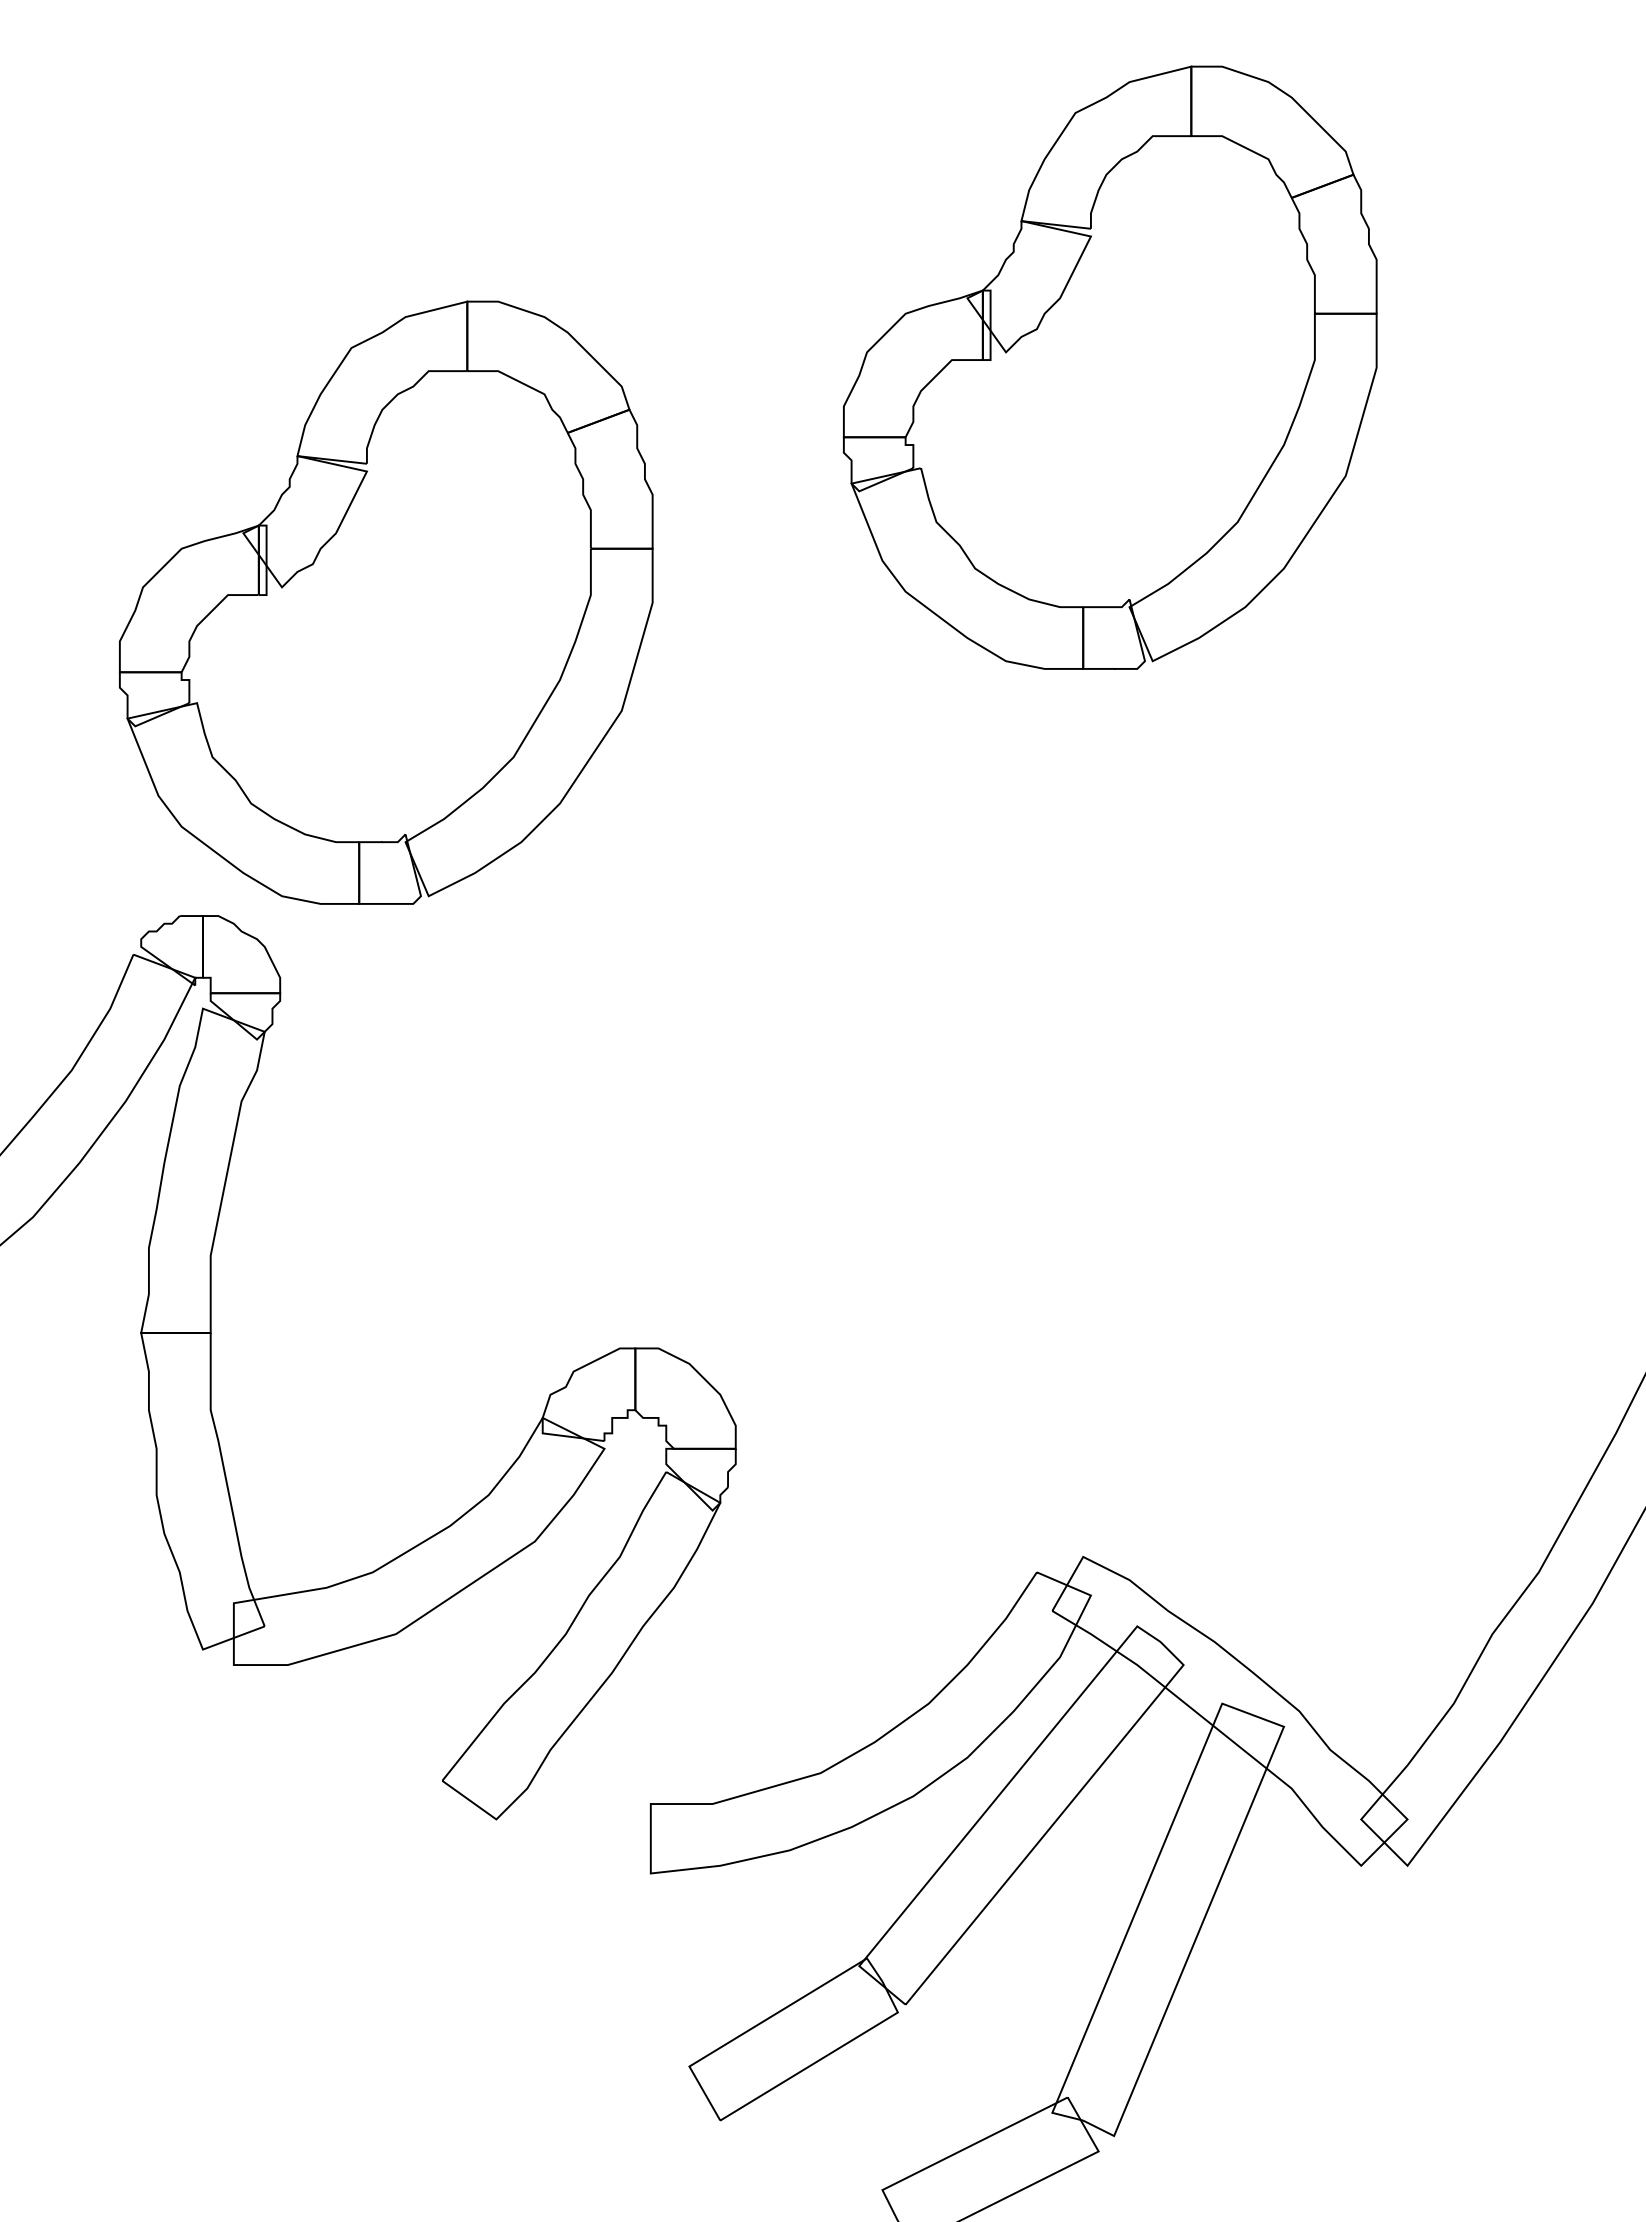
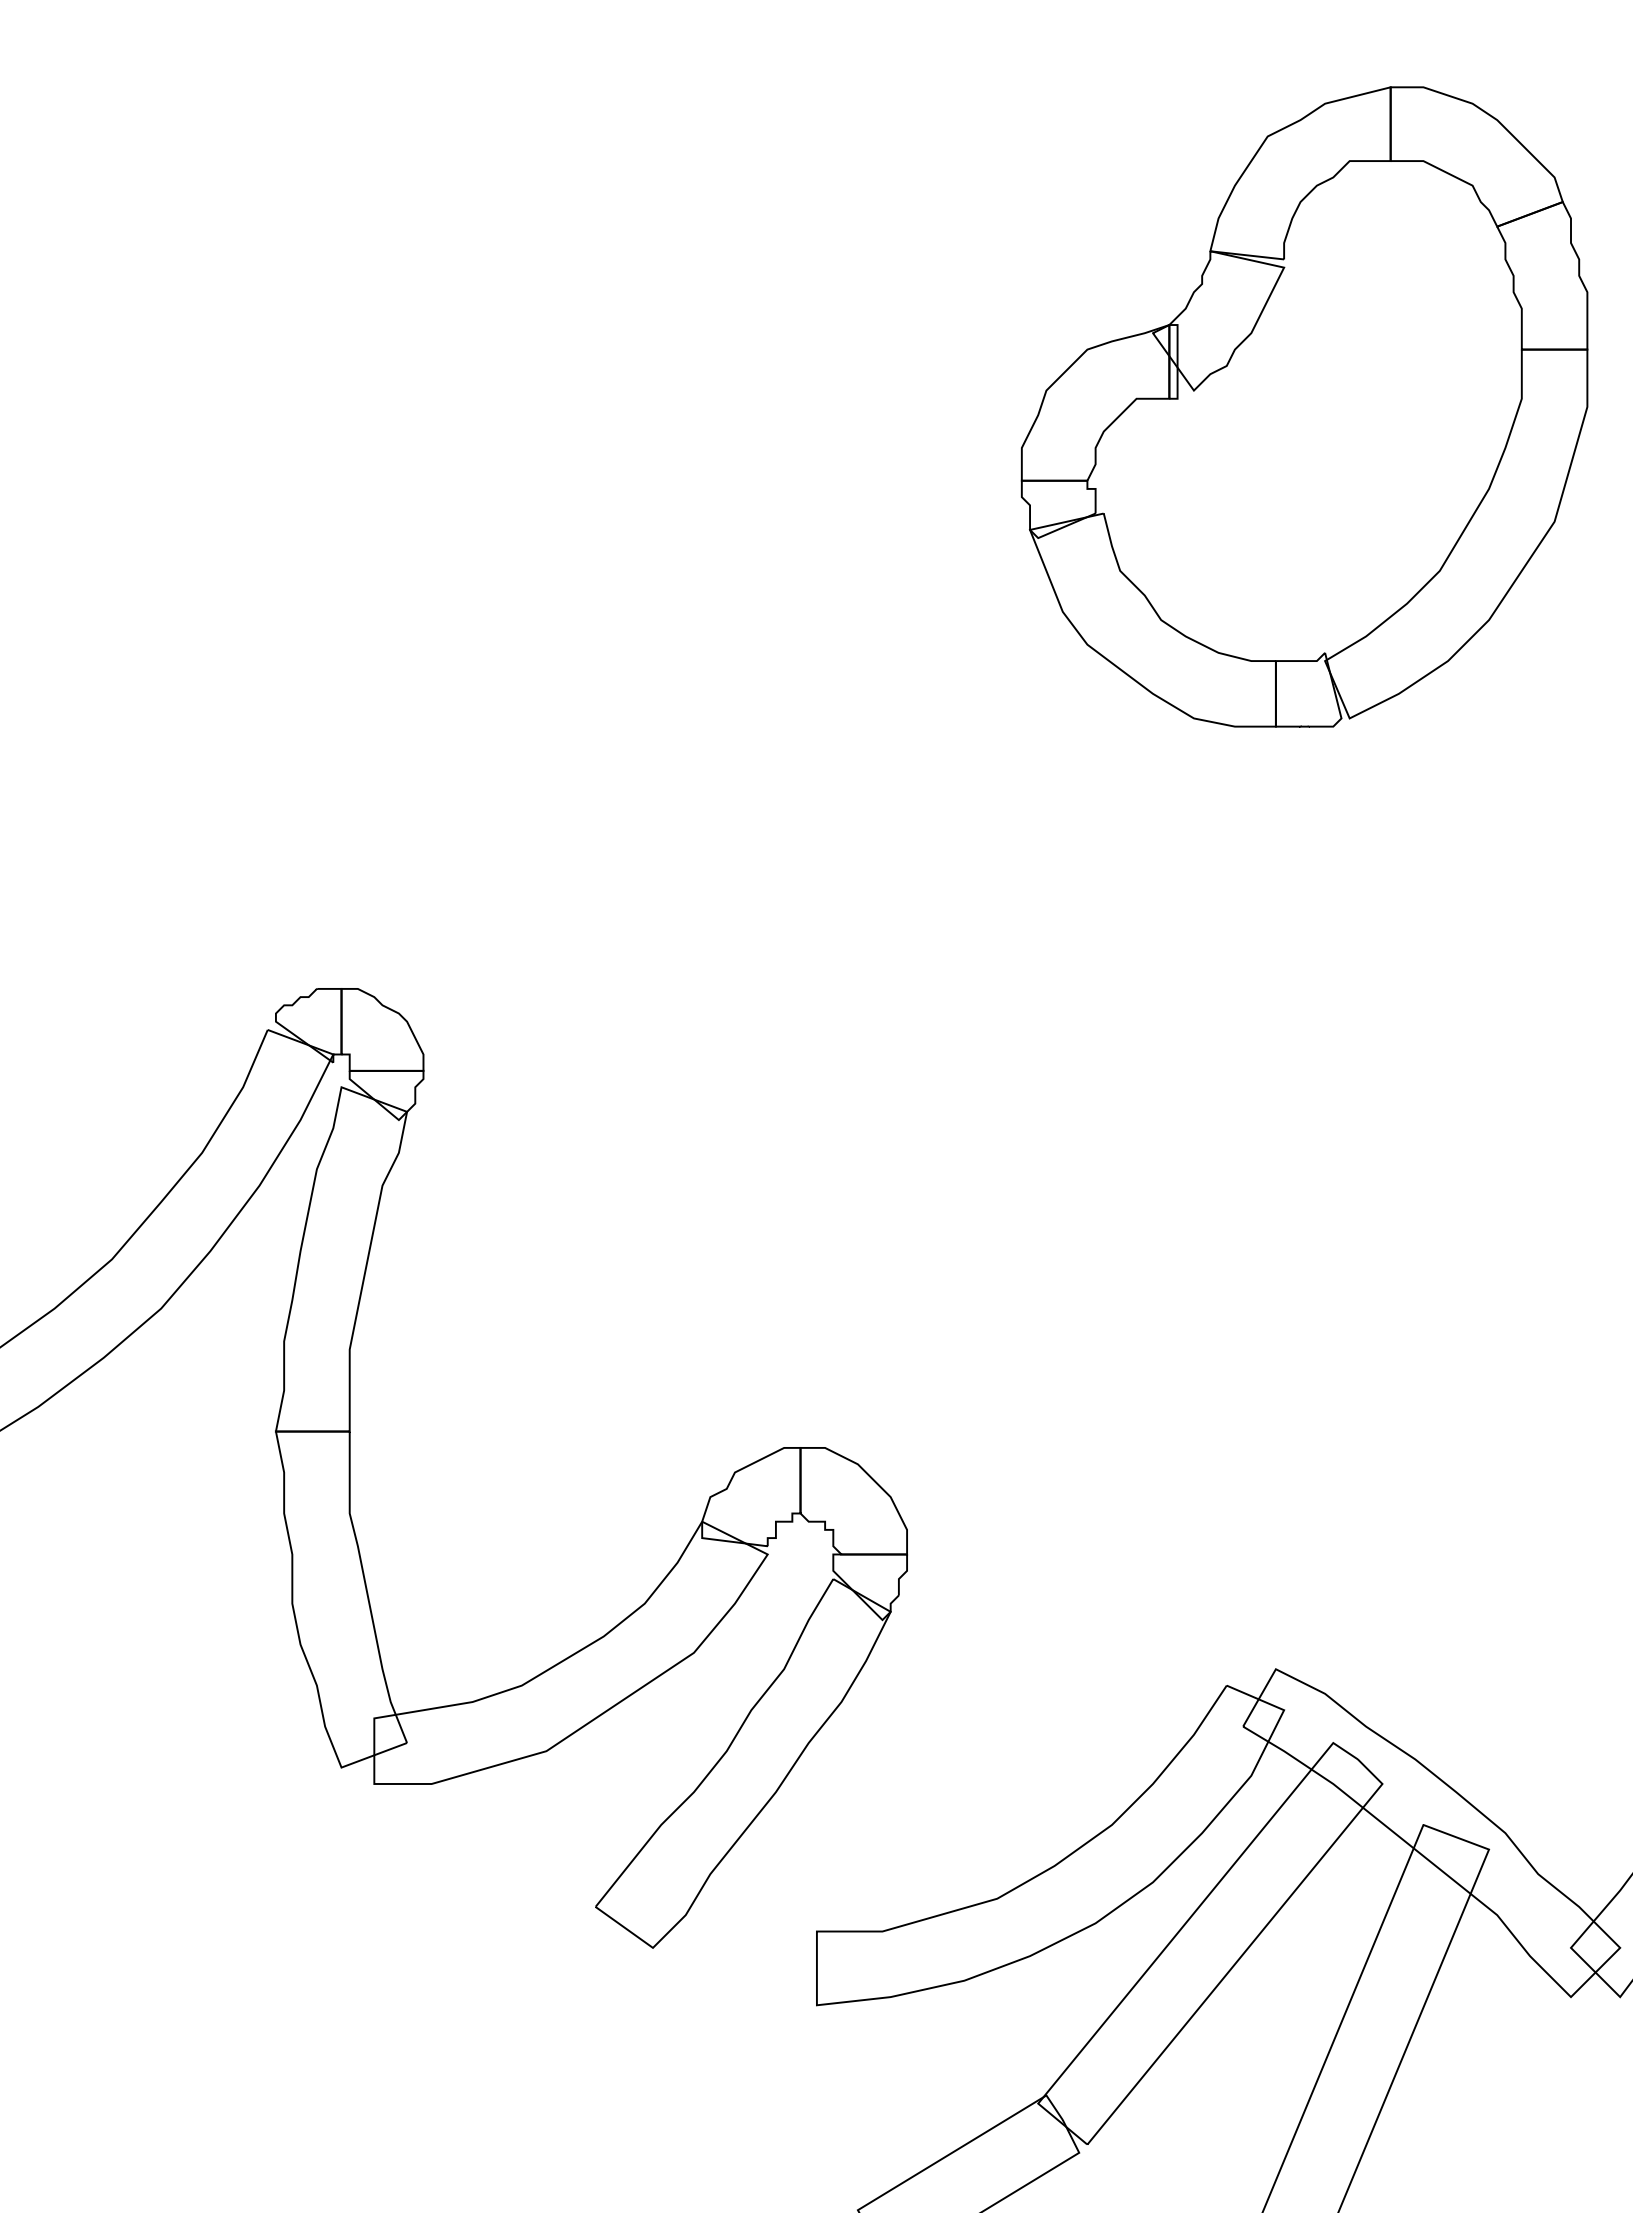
part: (385, 602) -> (535, 656), removed

